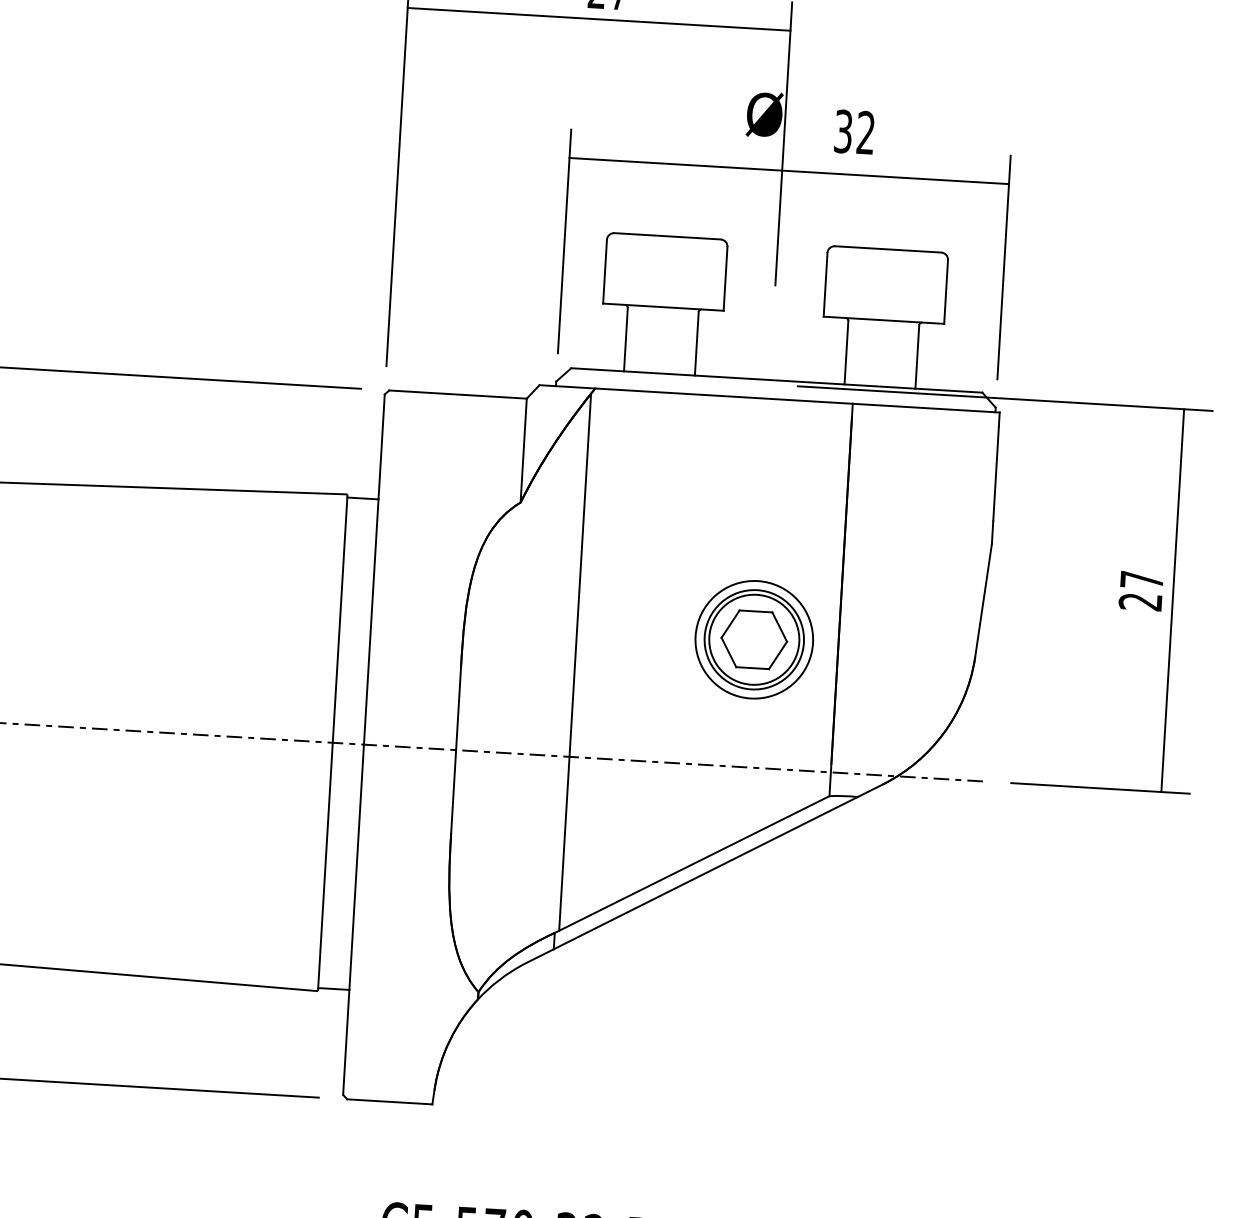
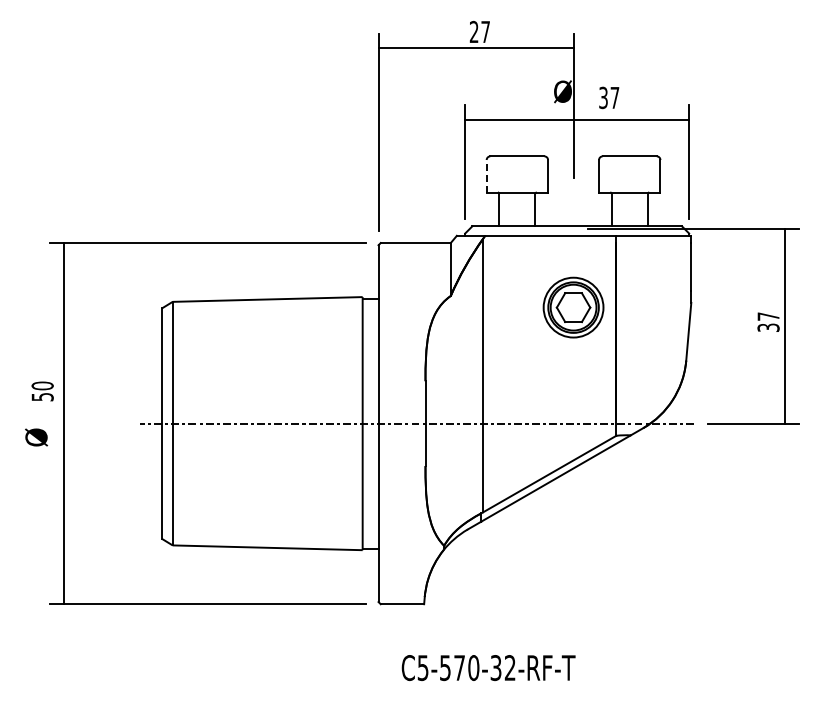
text: (865, 132) -> (614, 97), 32 -> 37
line: (604, 270) -> (486, 175), solid -> dashed
text: (1140, 601) -> (768, 327), 27 -> 37
part: (754, 639) -> (573, 307), moved

